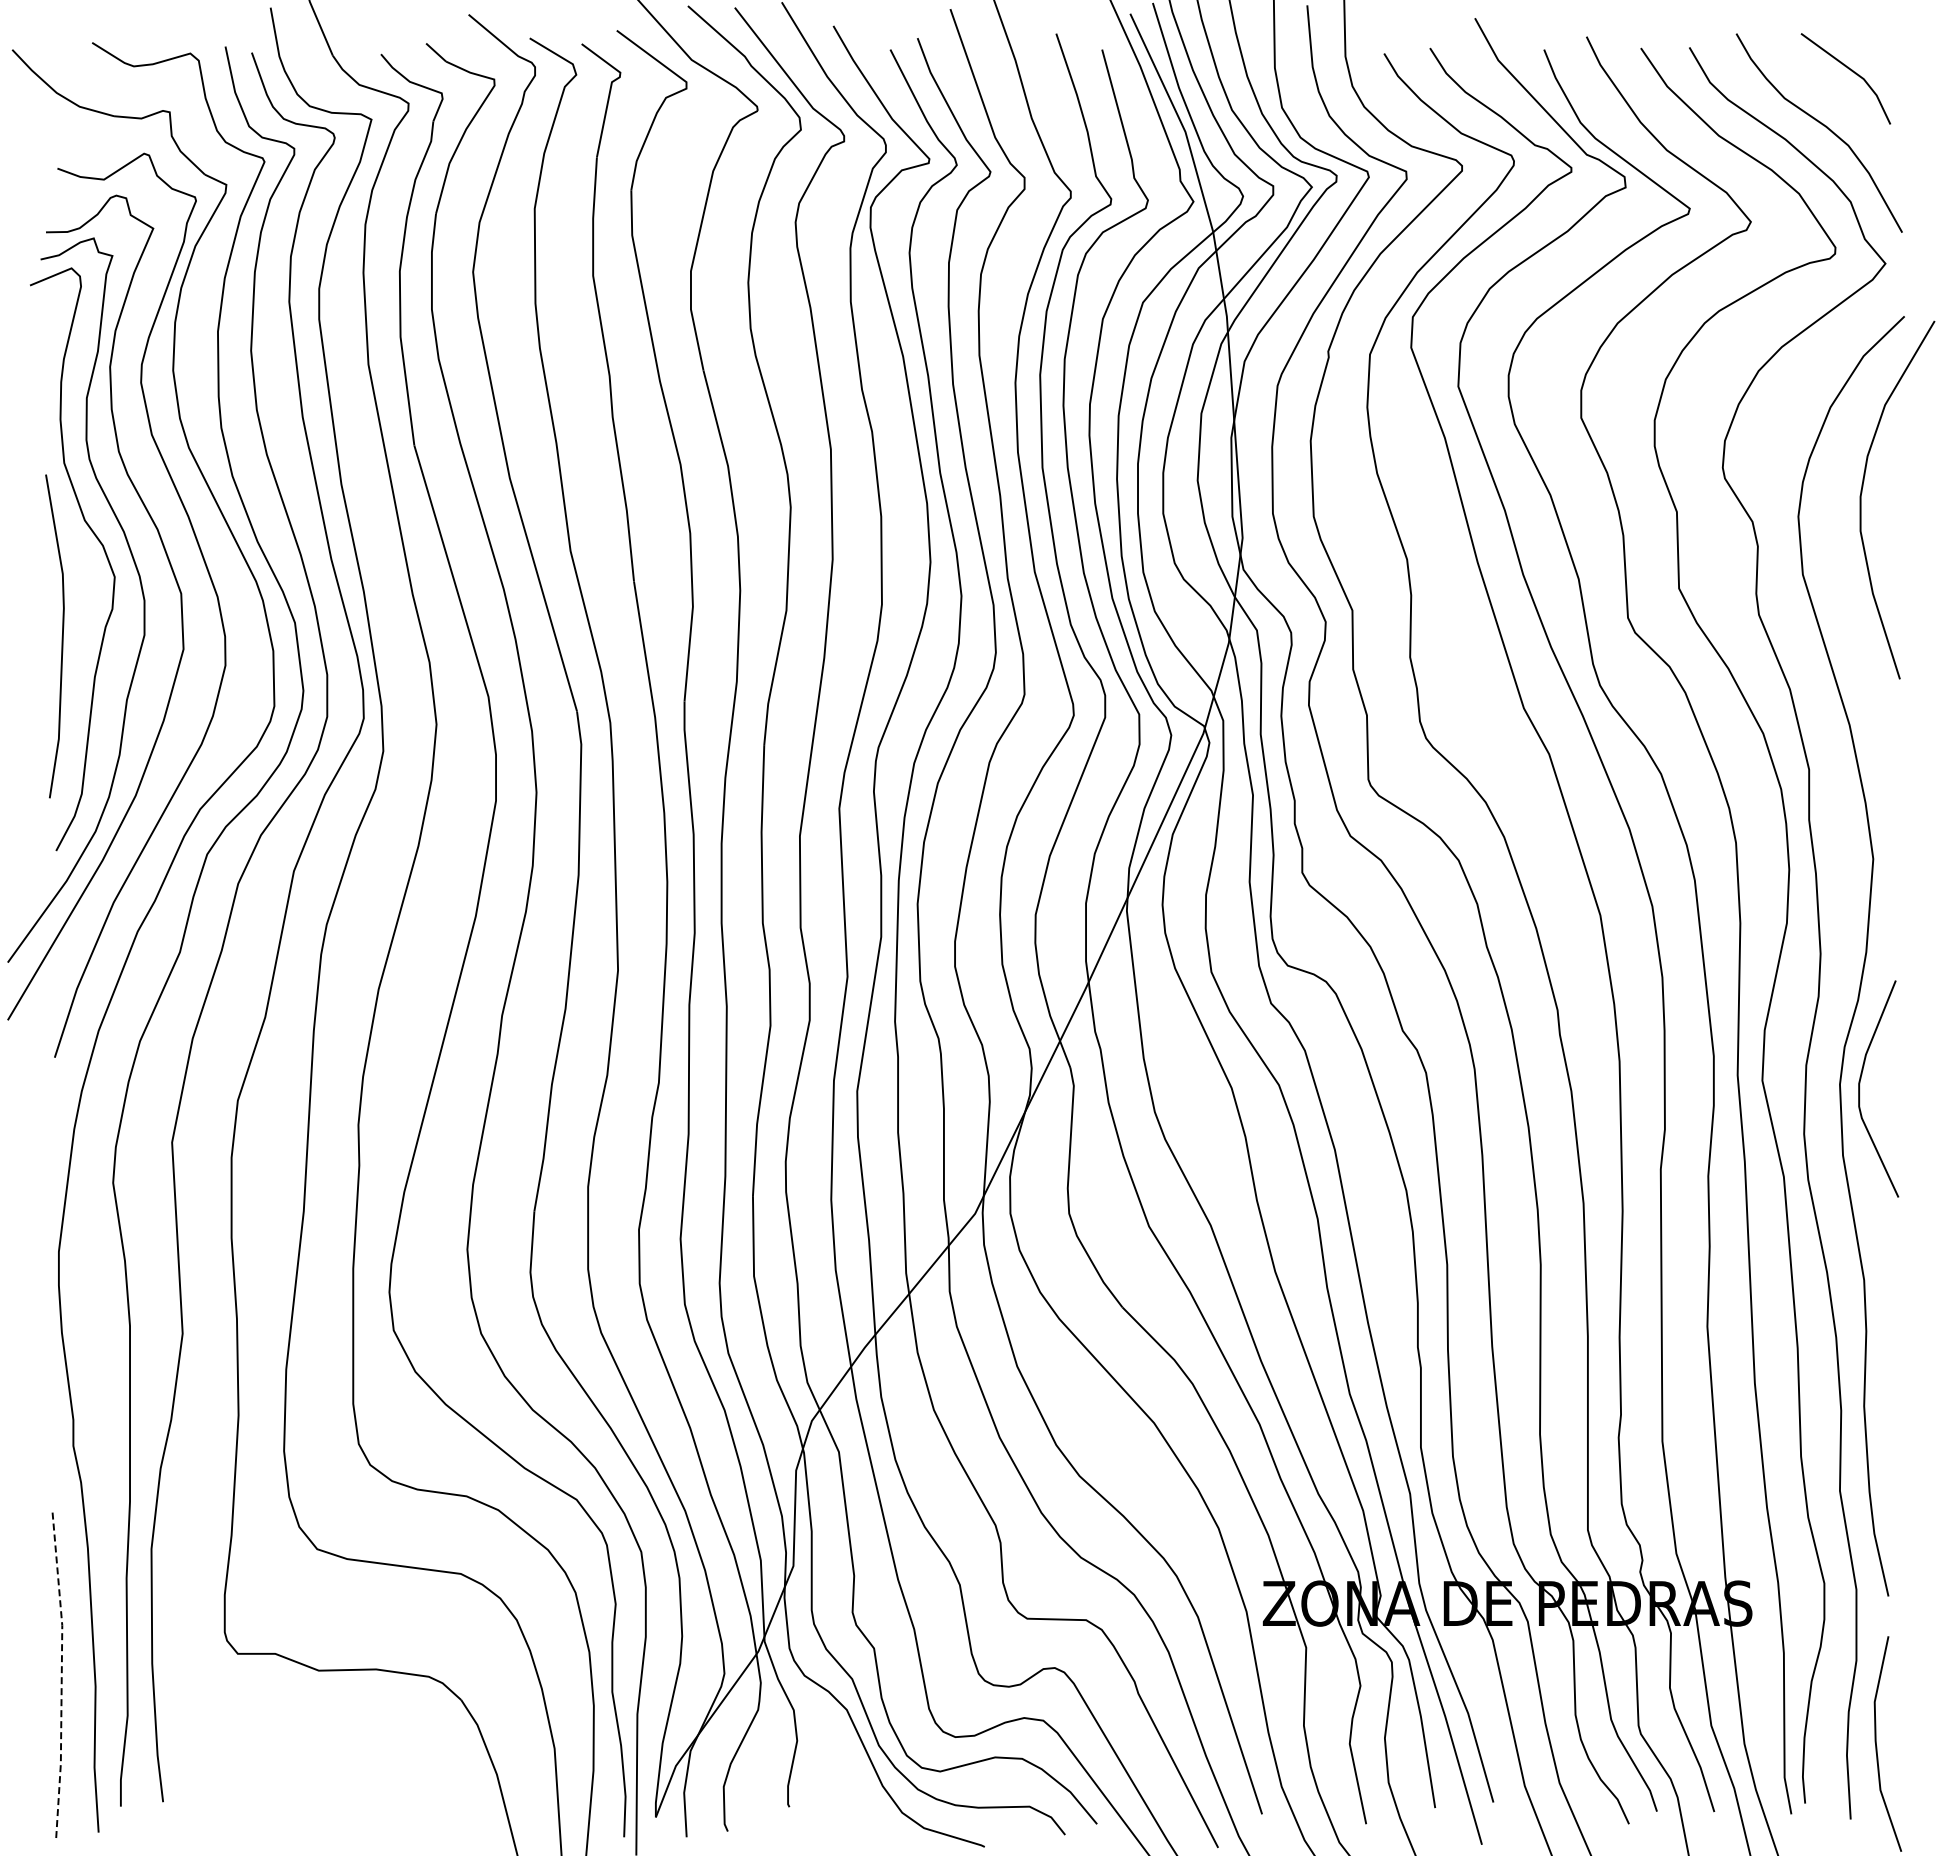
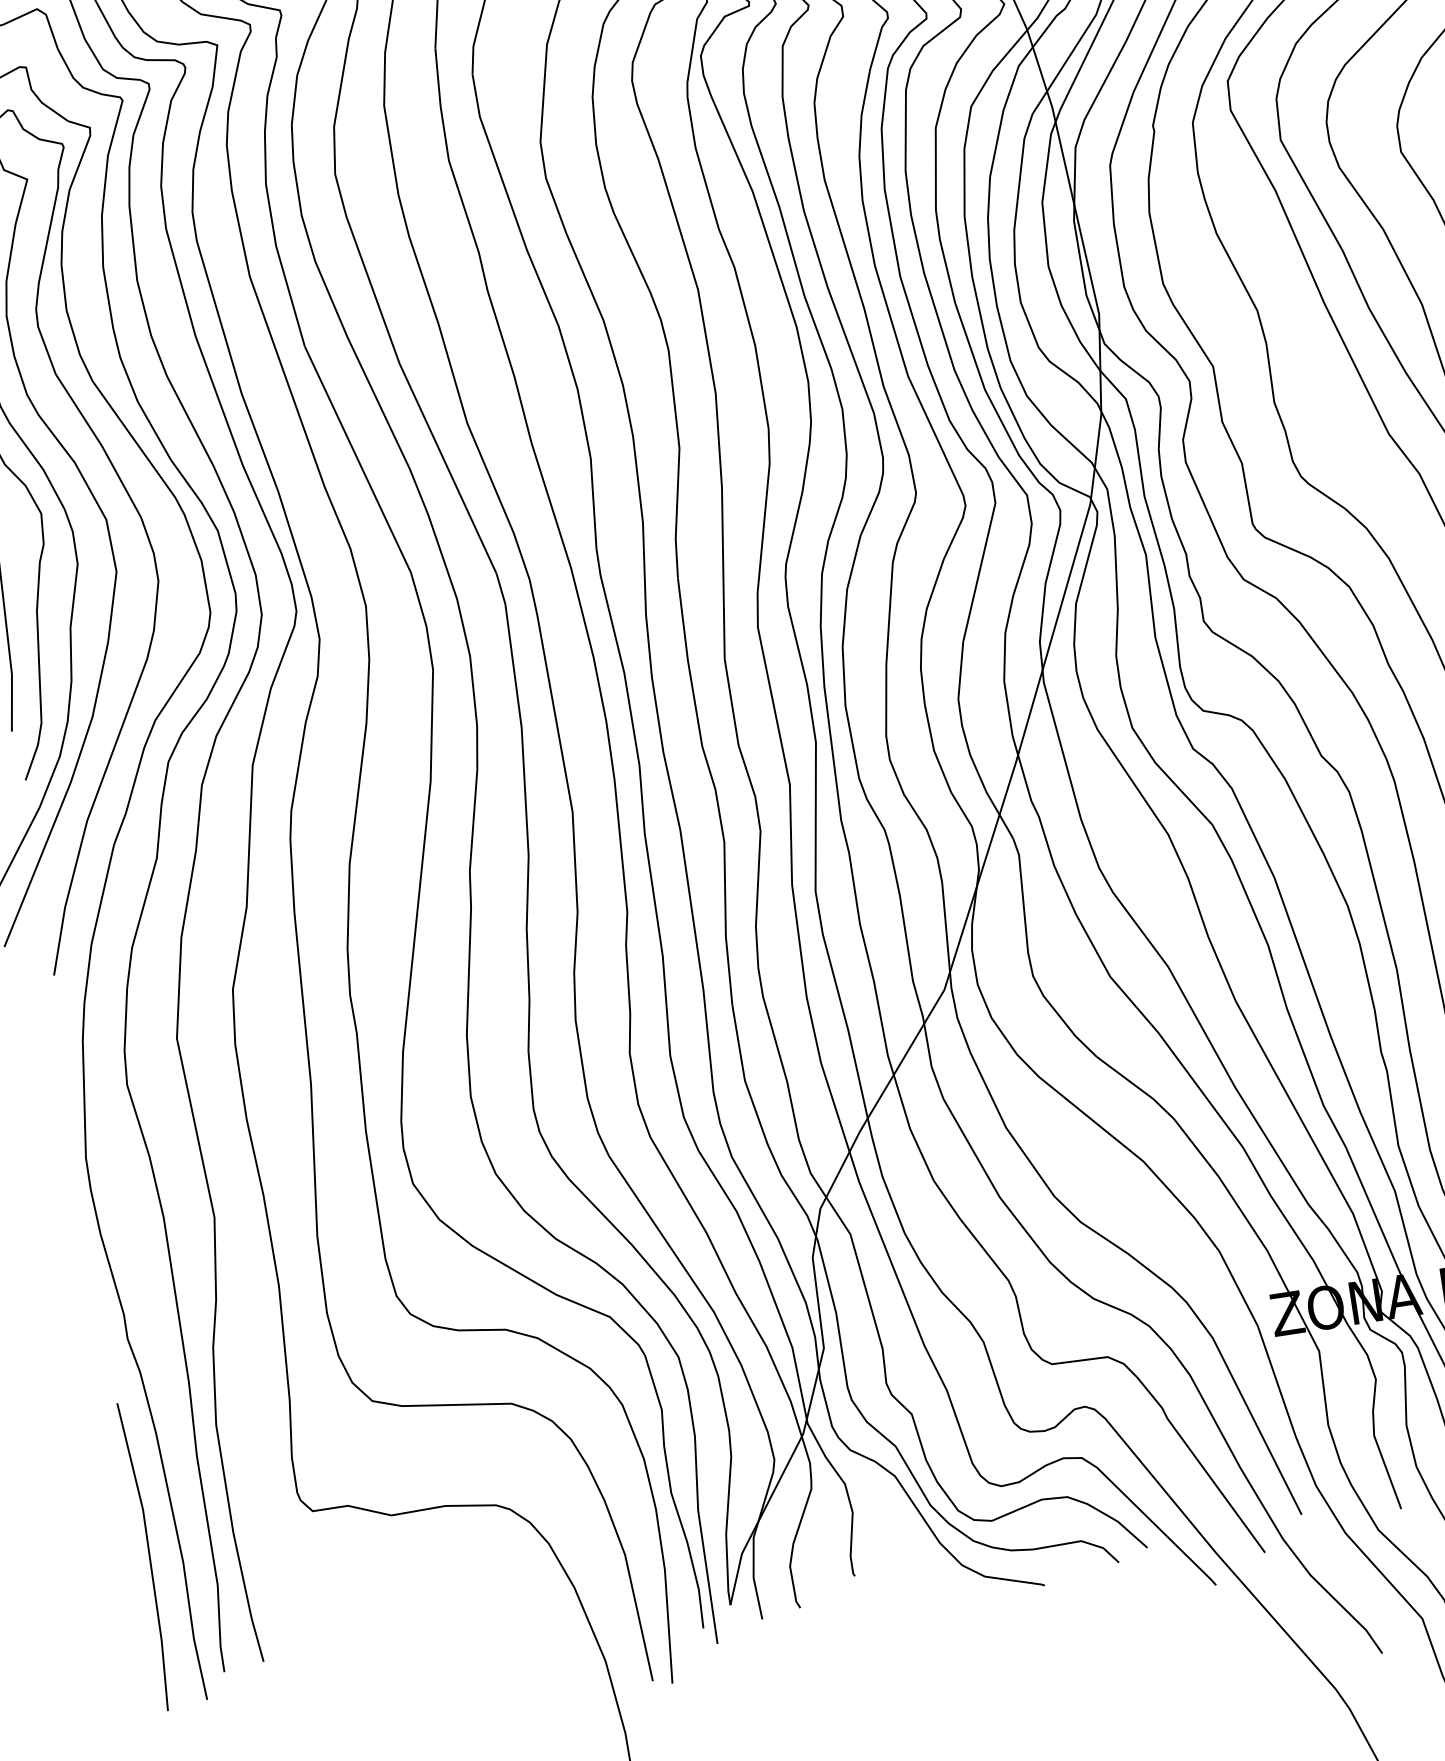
line: (61, 1674) -> (149, 1556), dashed -> solid

